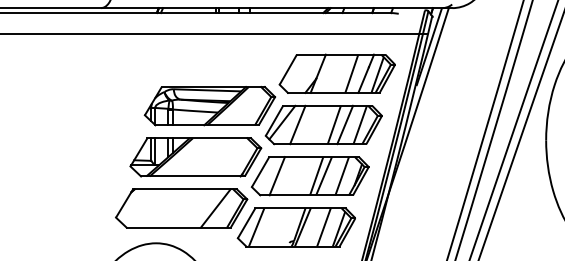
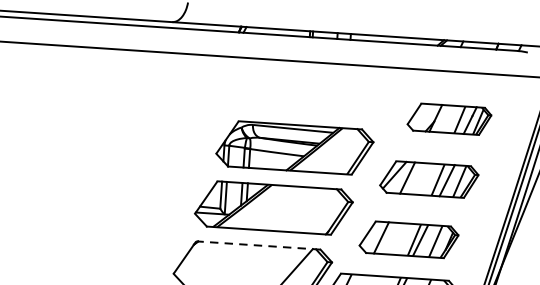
part: (336, 73) -> (448, 118), size x0.6
part: (323, 124) -> (429, 178), size x0.7
part: (309, 176) -> (408, 239), size x0.7
line: (185, 189) -> (258, 245), solid -> dashed

